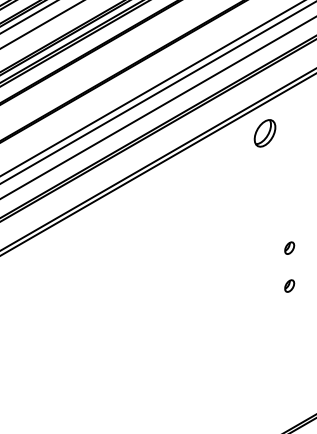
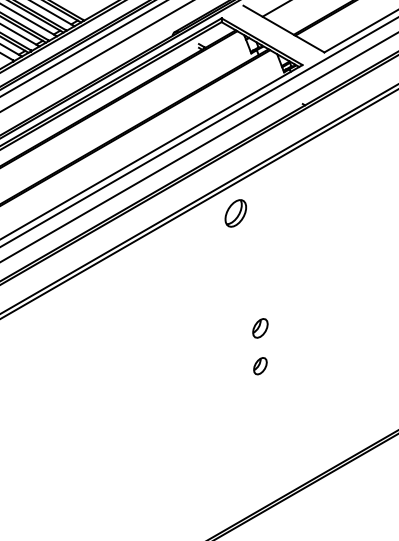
part: (289, 247) -> (260, 327), size x1.6
part: (289, 285) -> (260, 365), size x1.4

